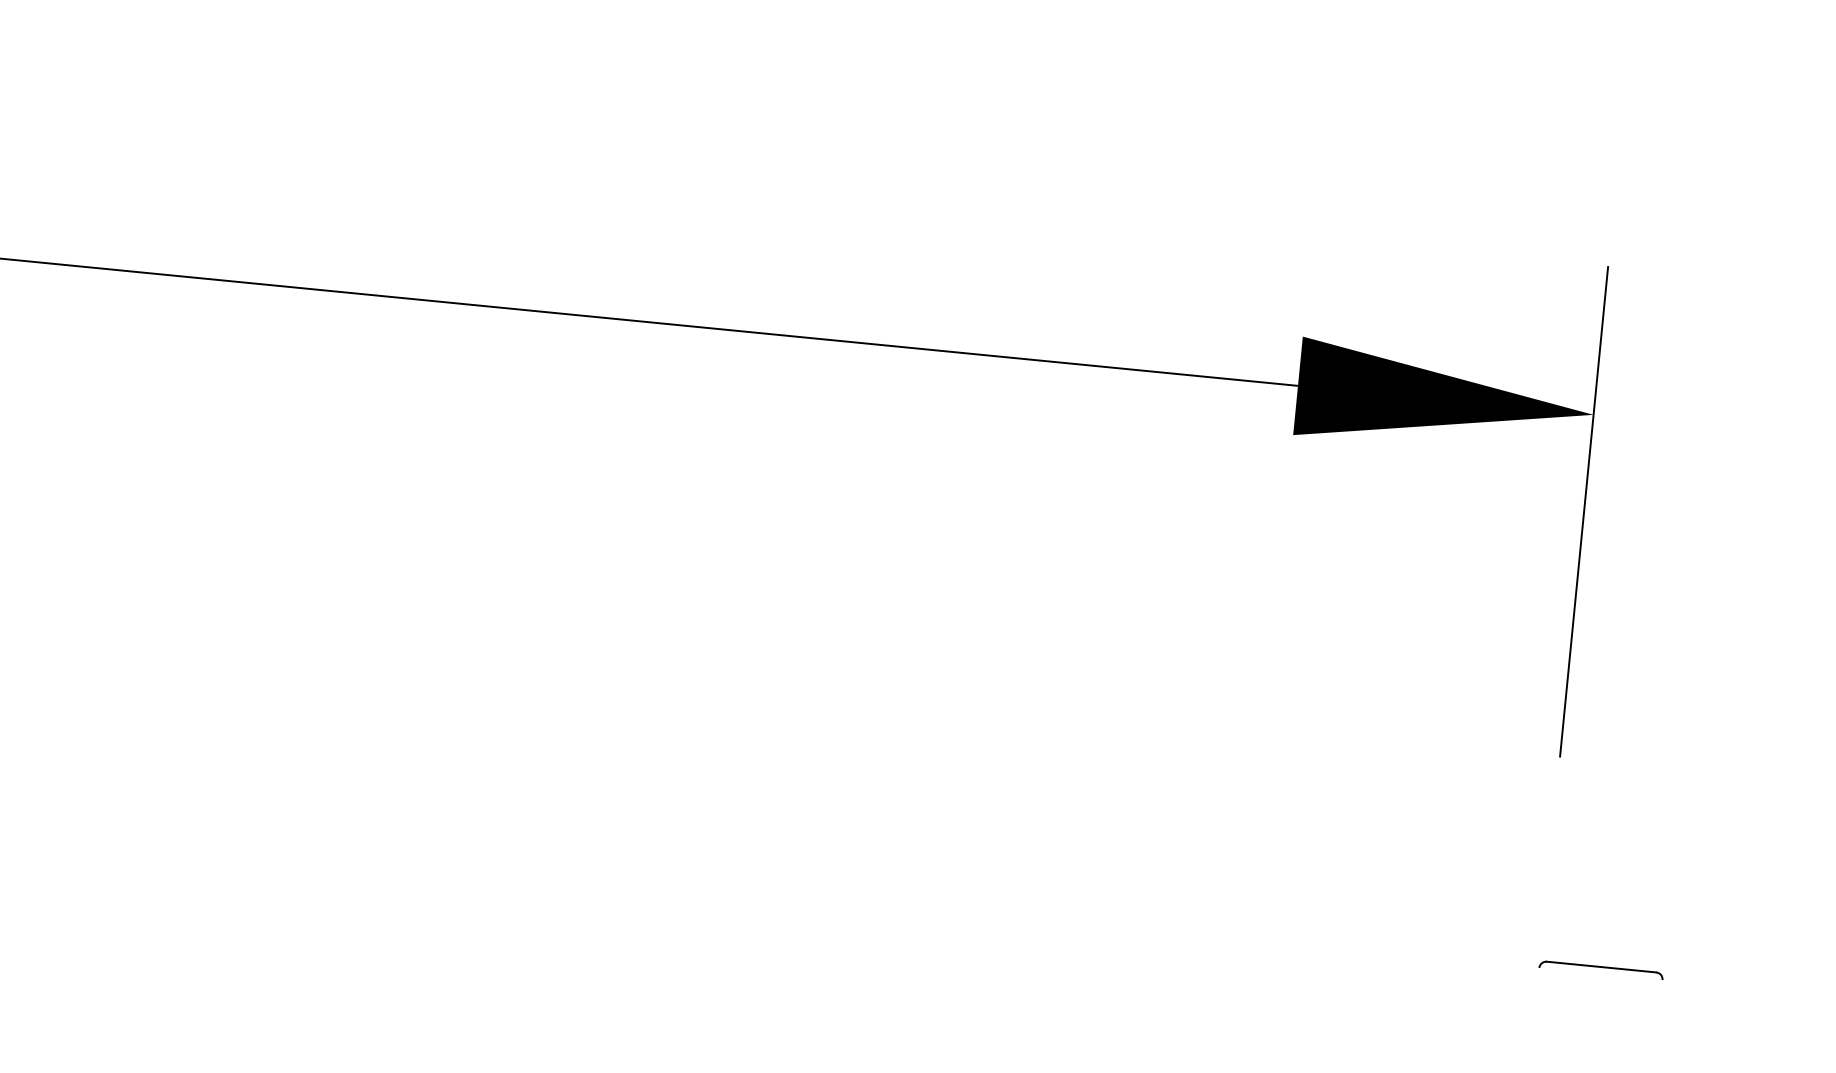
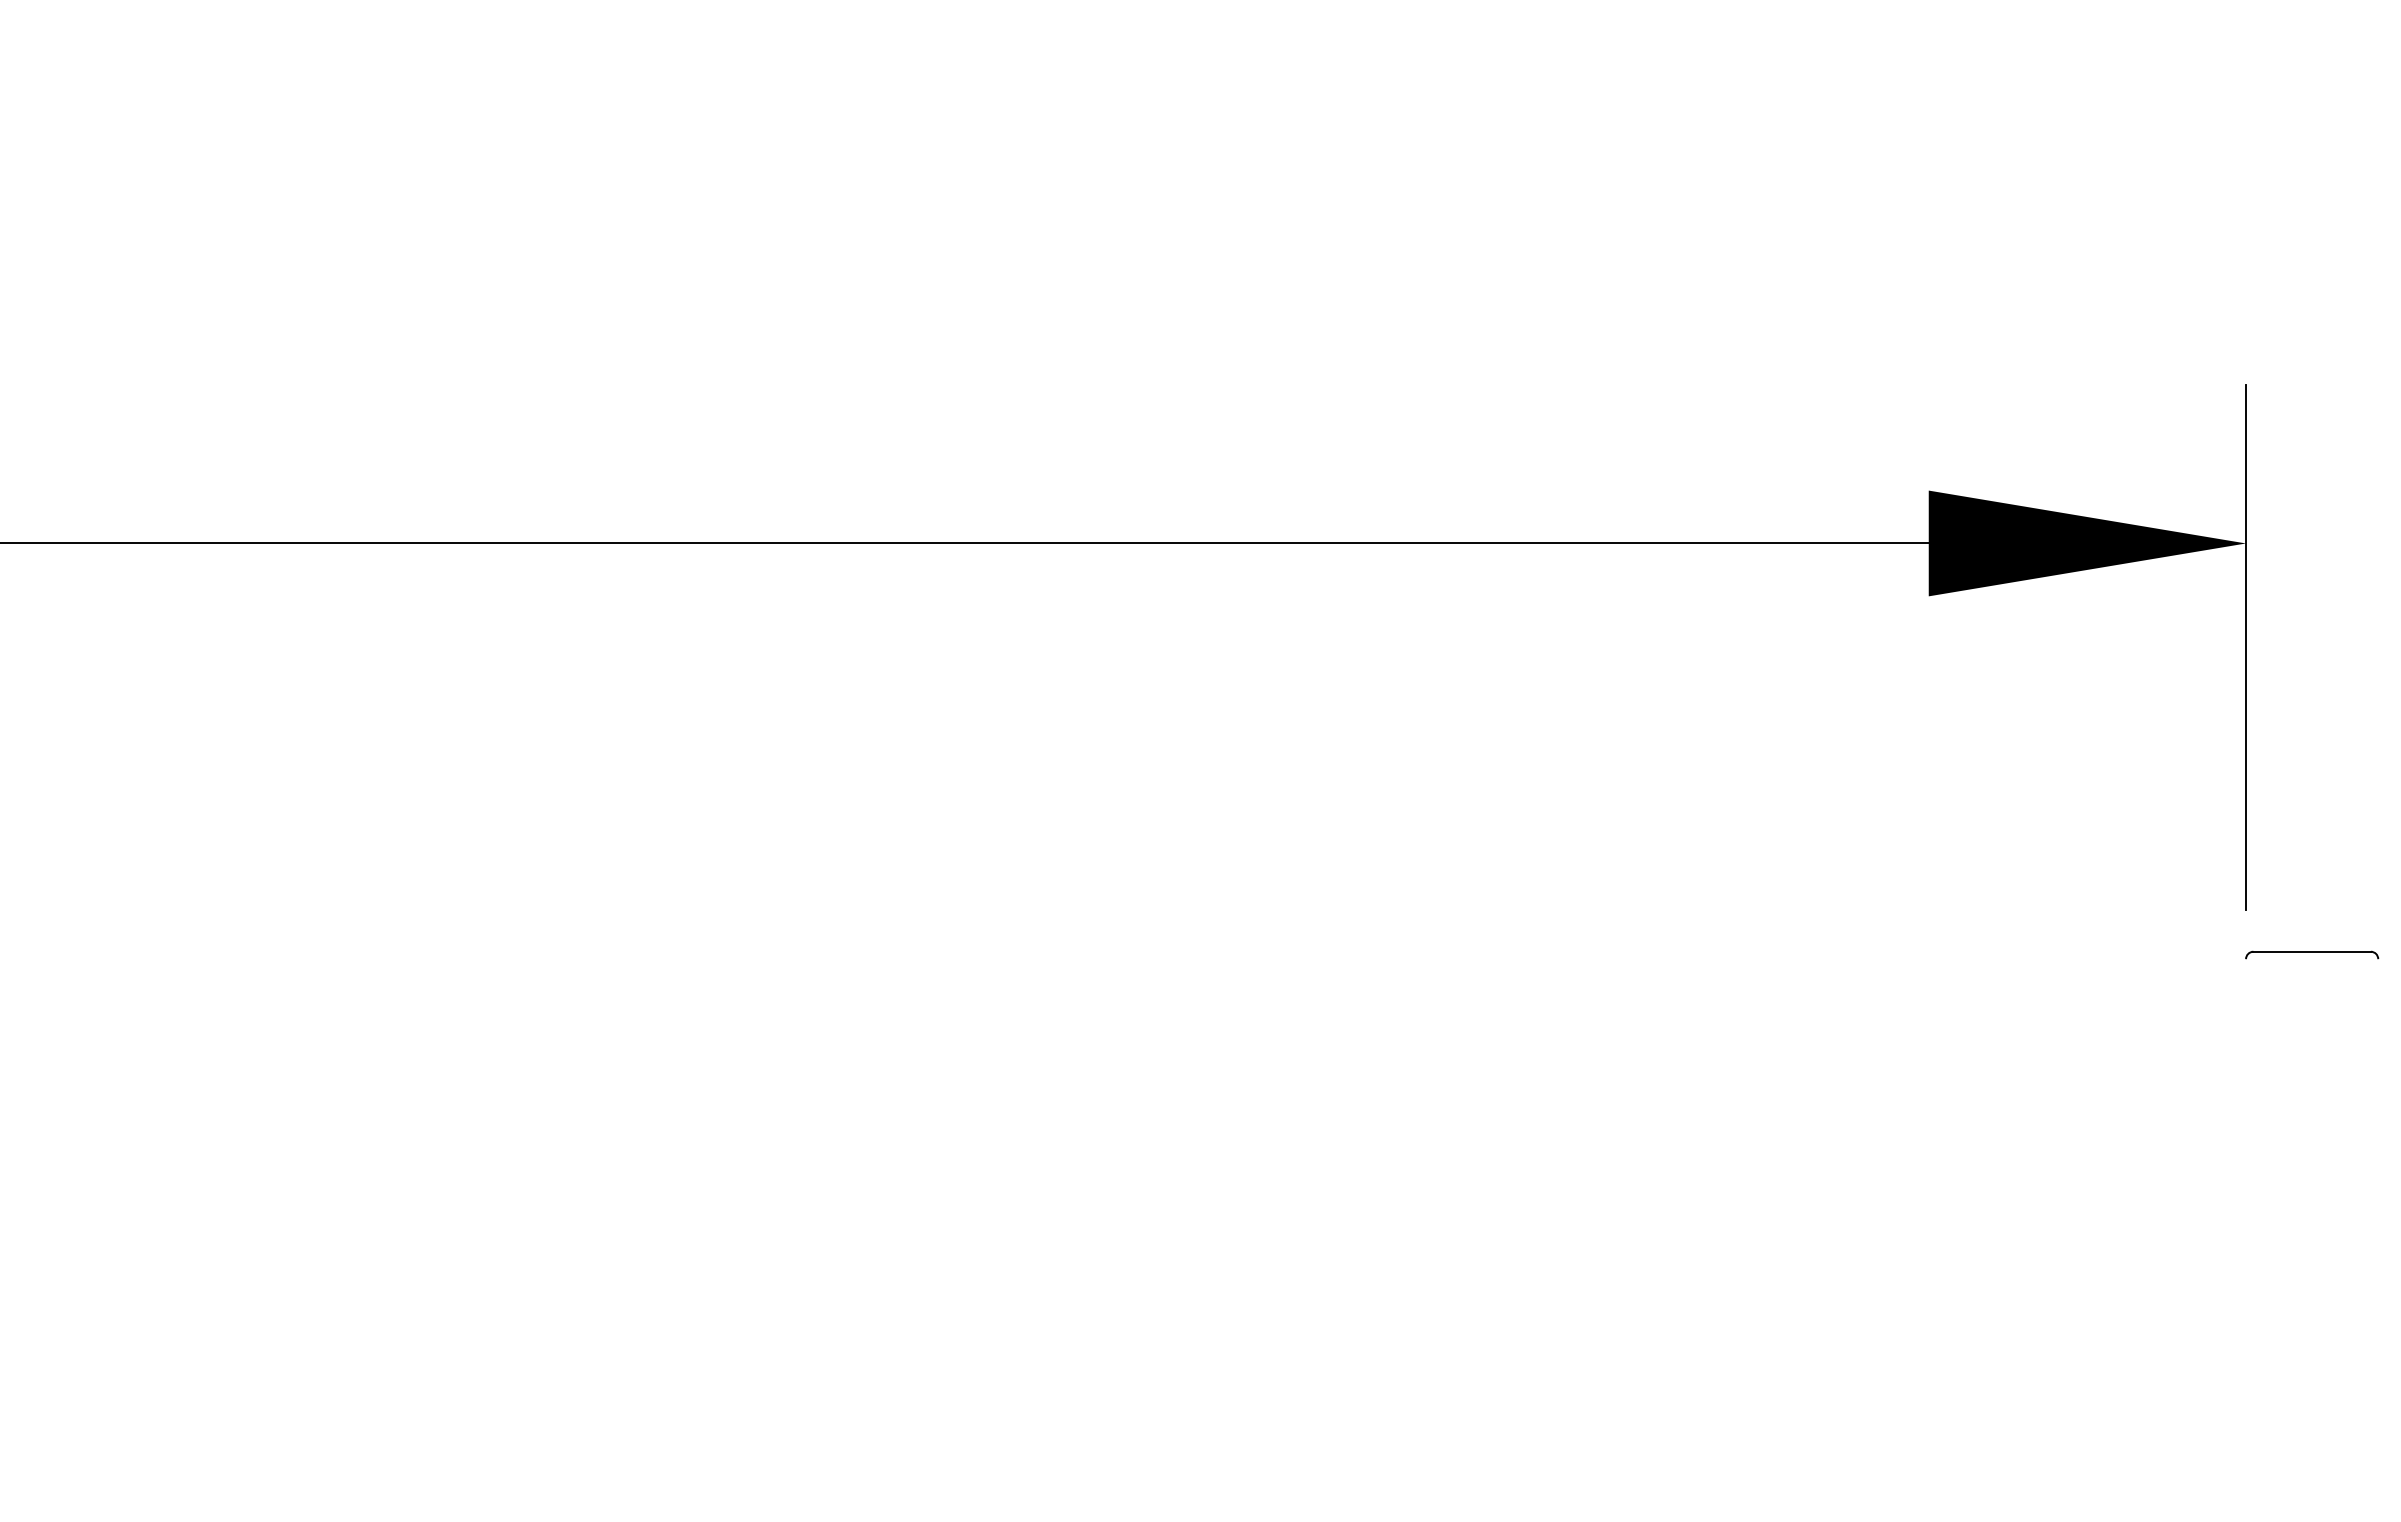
part: (1601, 969) -> (2312, 954), moved

